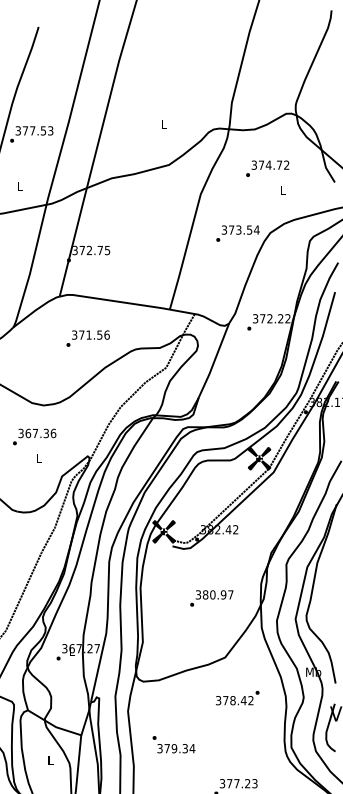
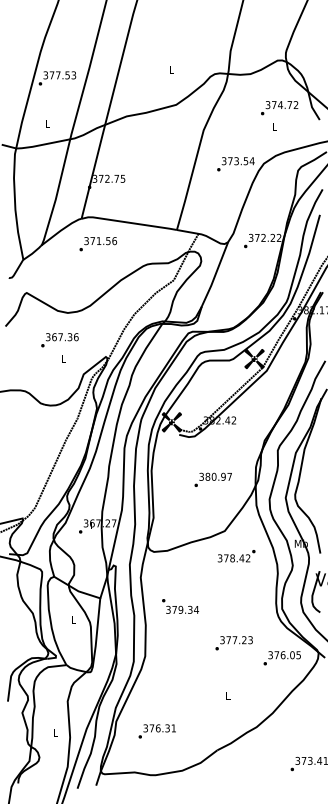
text: (267, 169) -> (279, 108), moved
text: (88, 339) -> (98, 244), moved
text: (237, 698) -> (236, 556), moved

